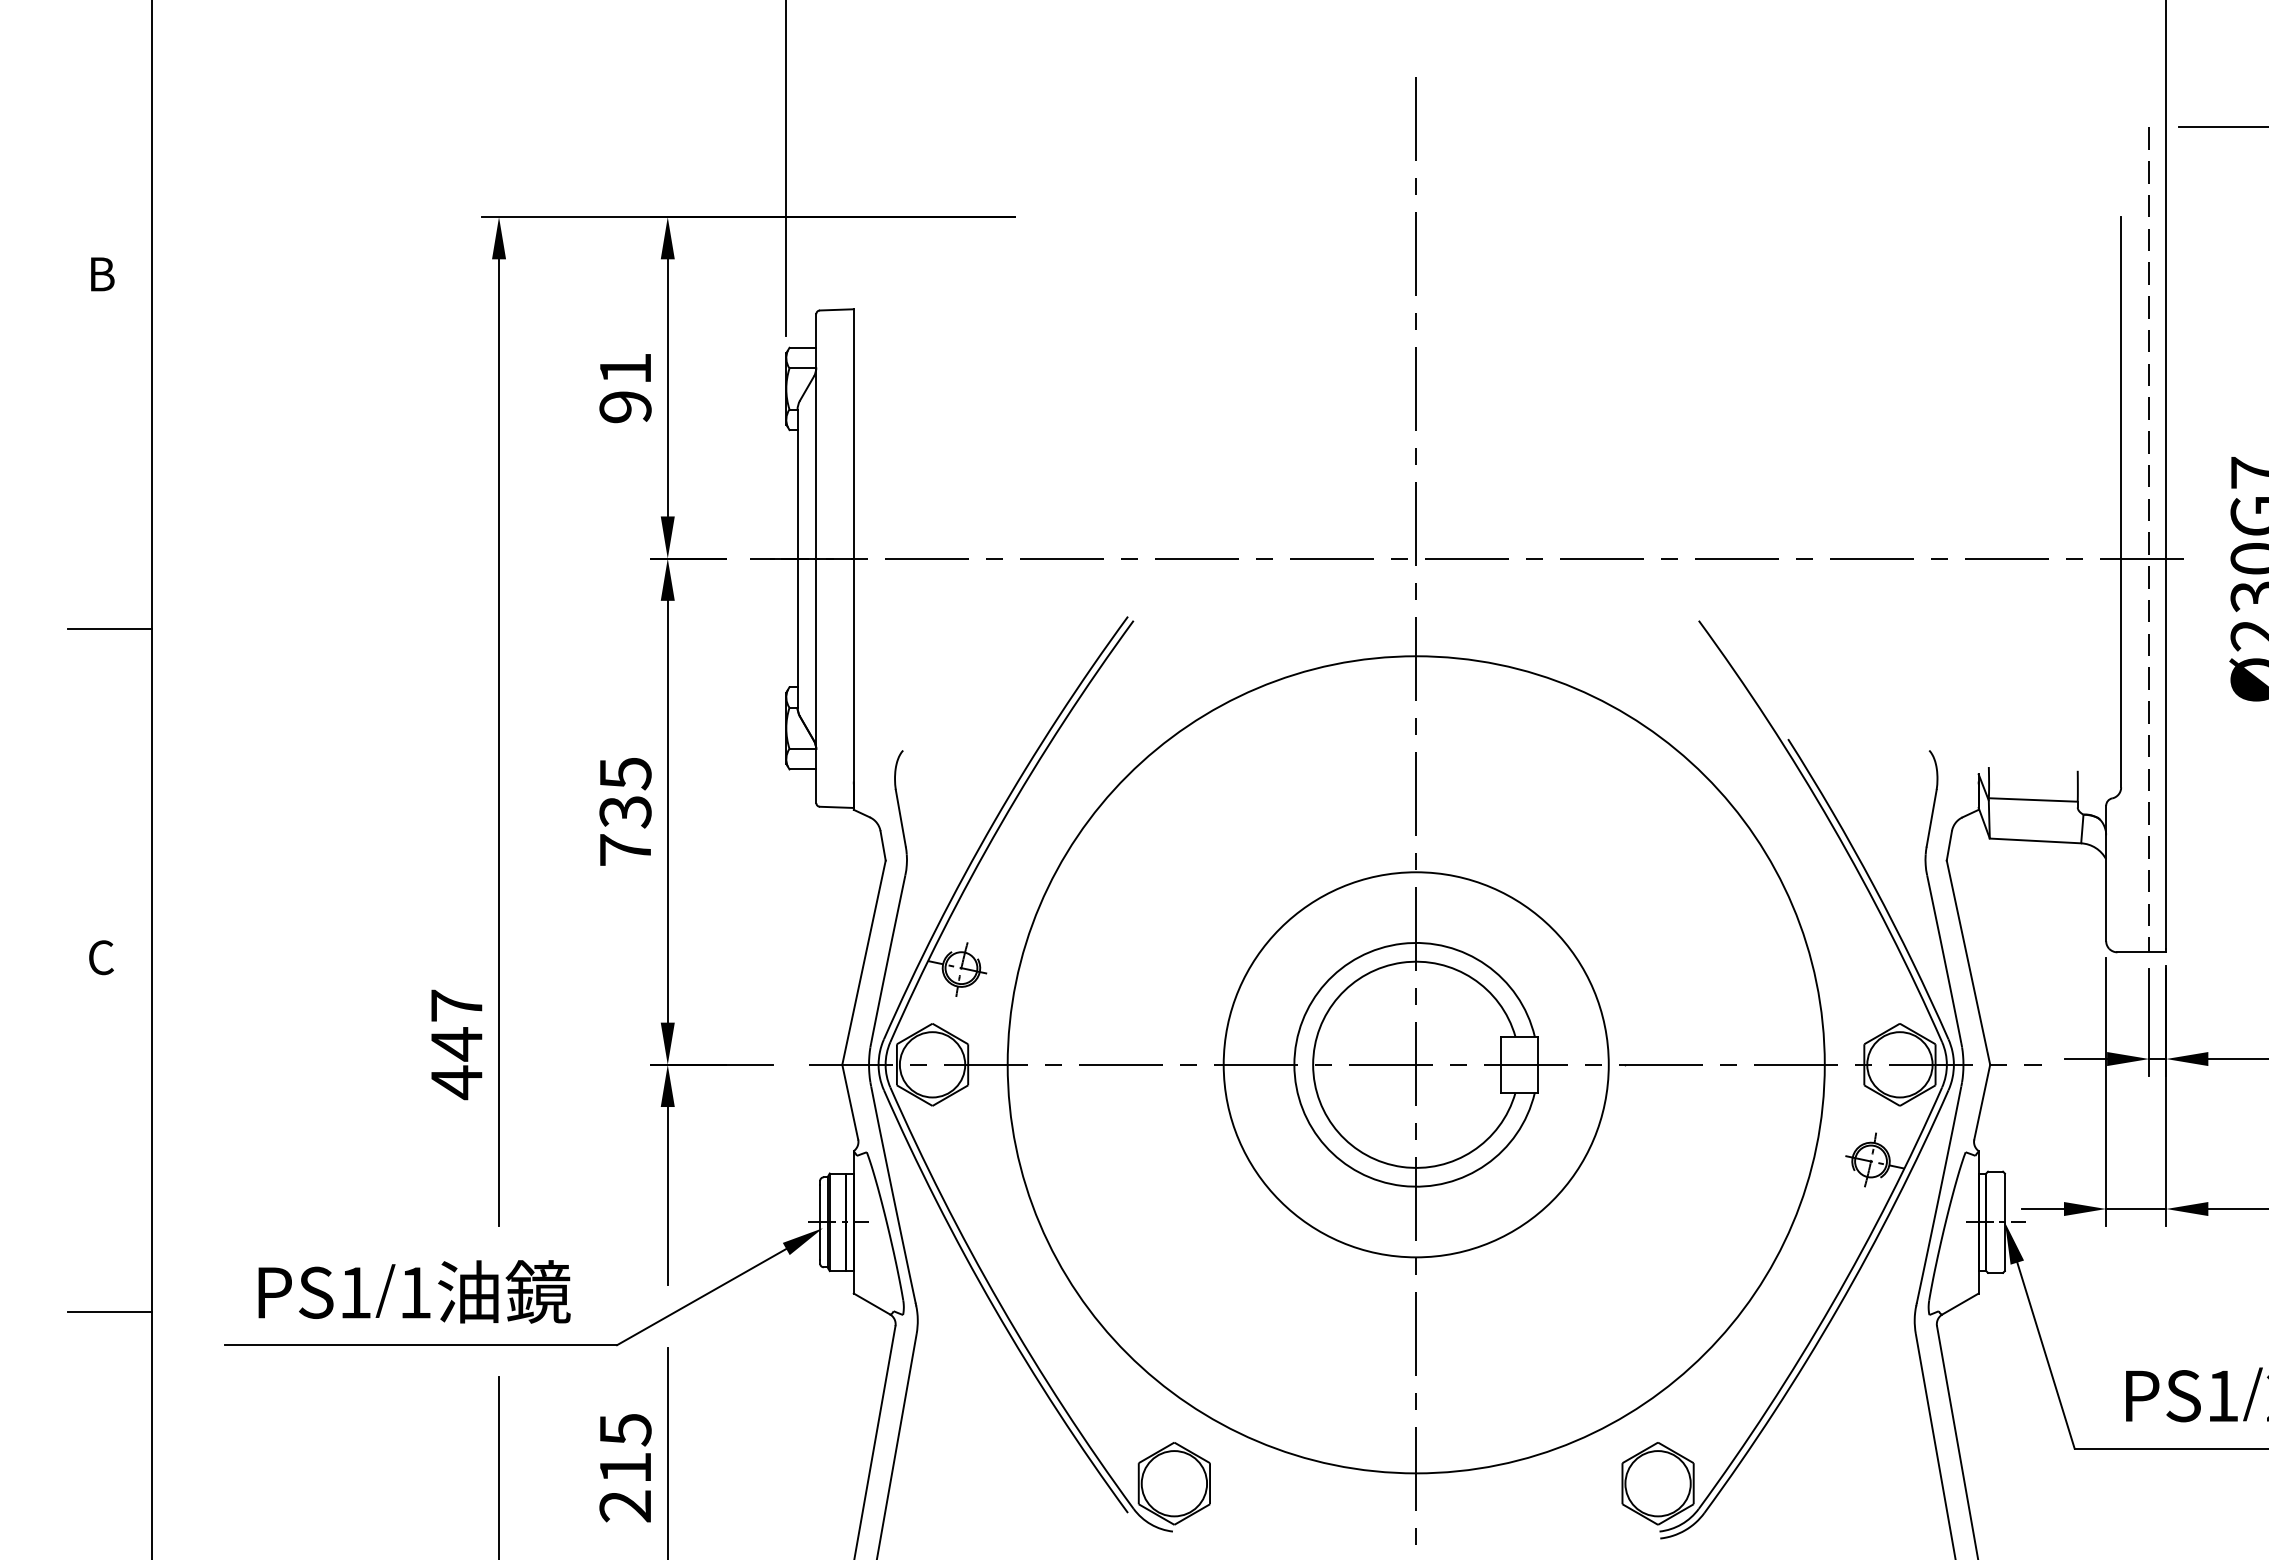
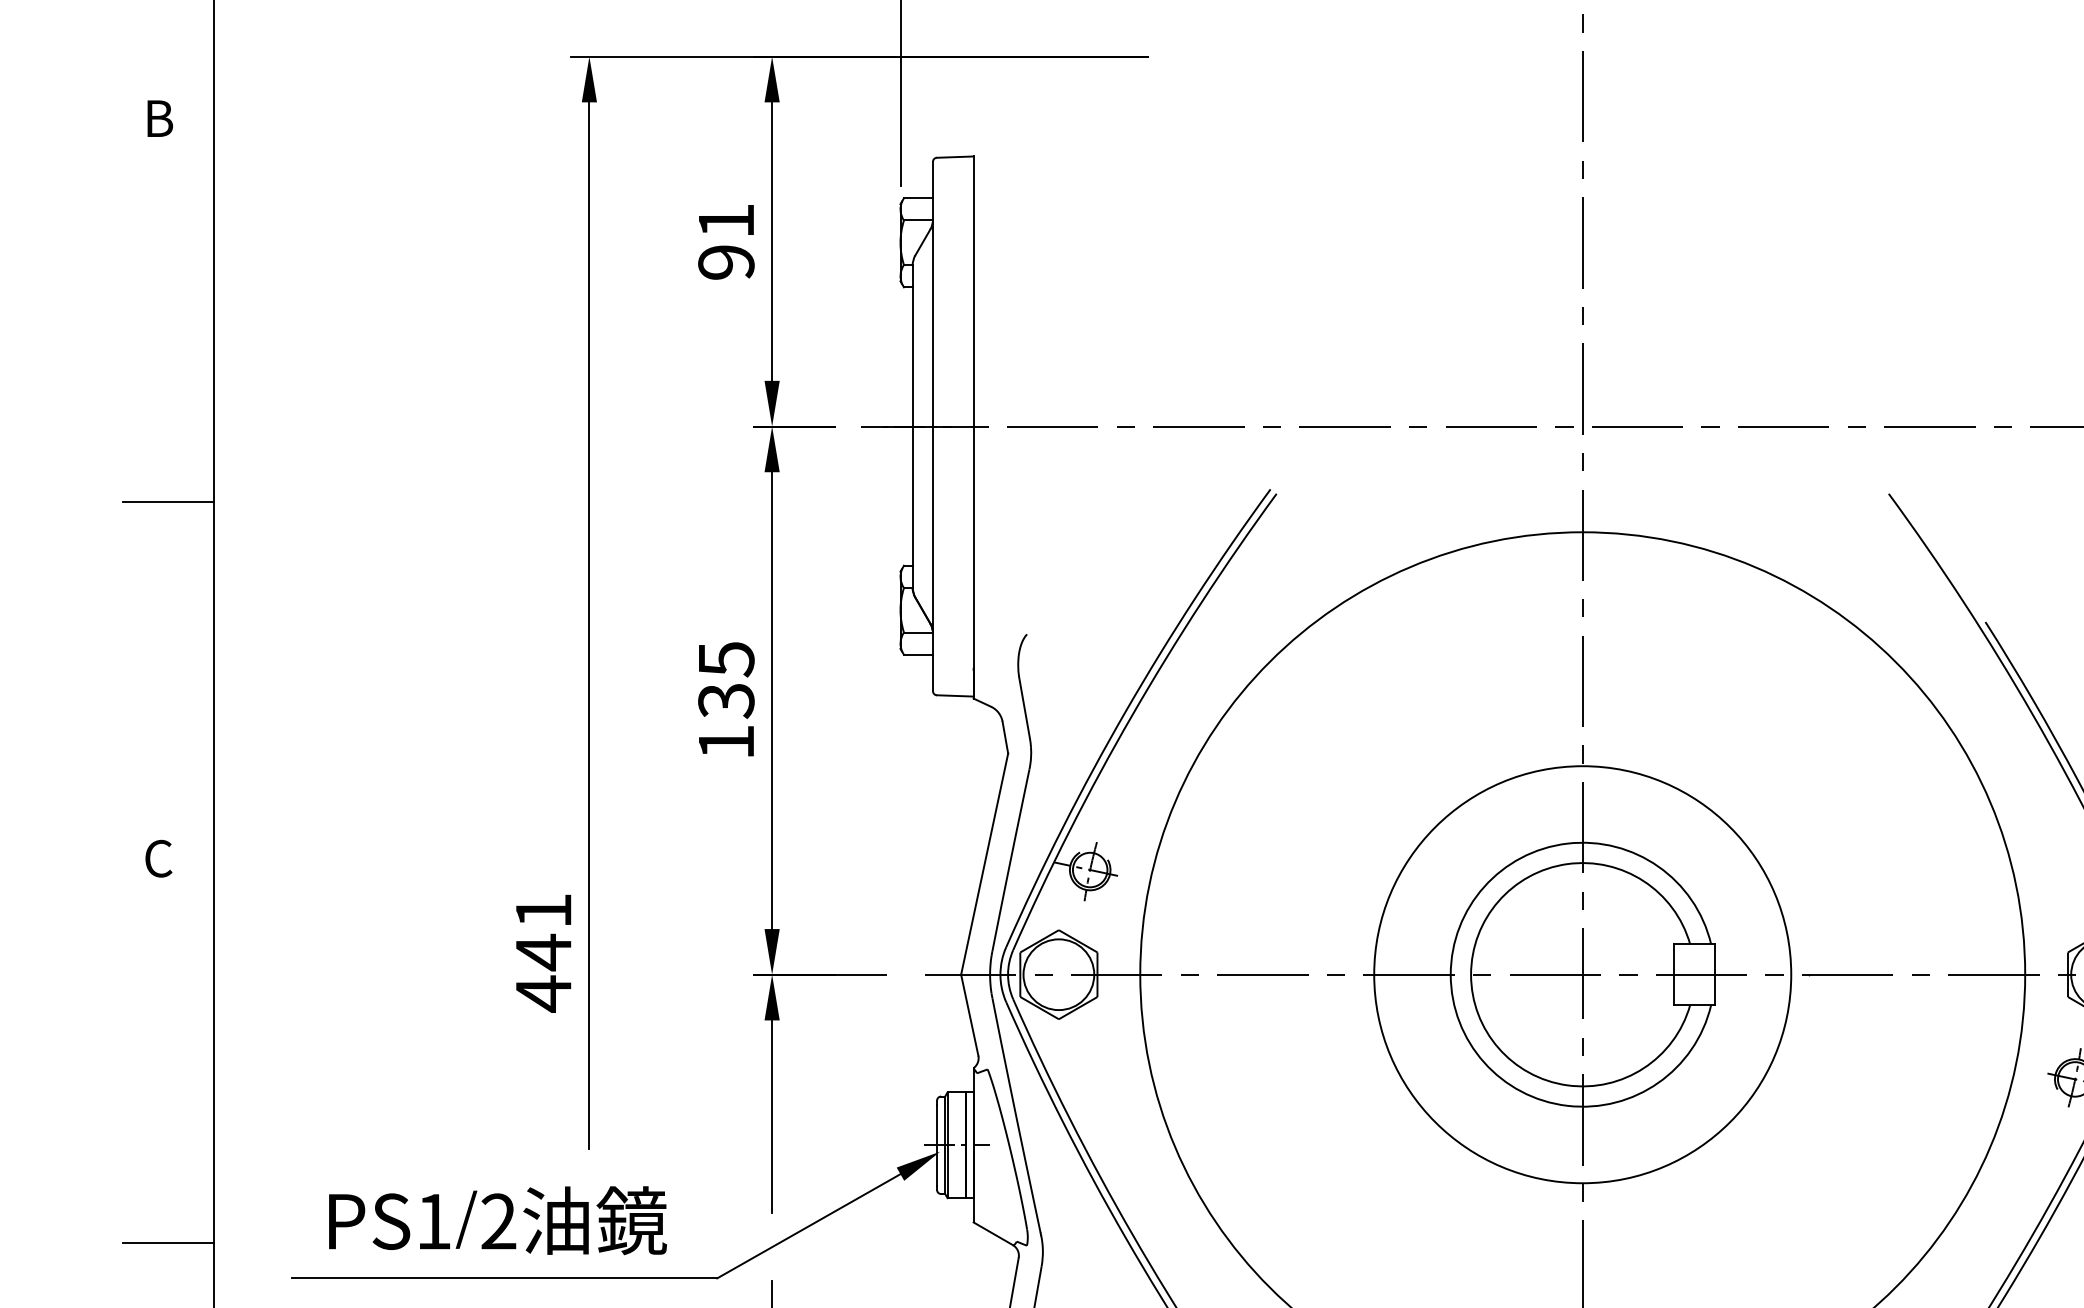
text: (625, 849) -> (726, 741), 735 -> 135
text: (456, 1005) -> (543, 910), 447 -> 441
text: (415, 1292) -> (498, 1221), 1 -> 2

